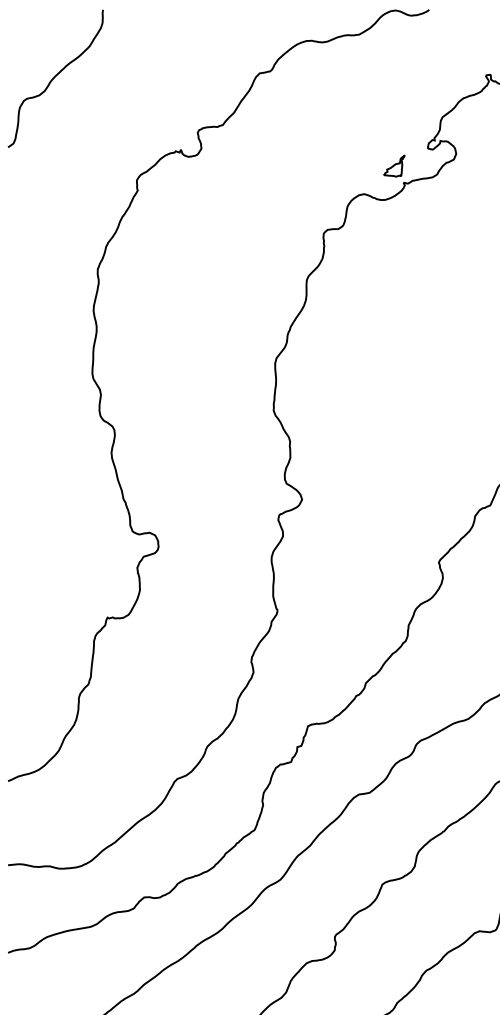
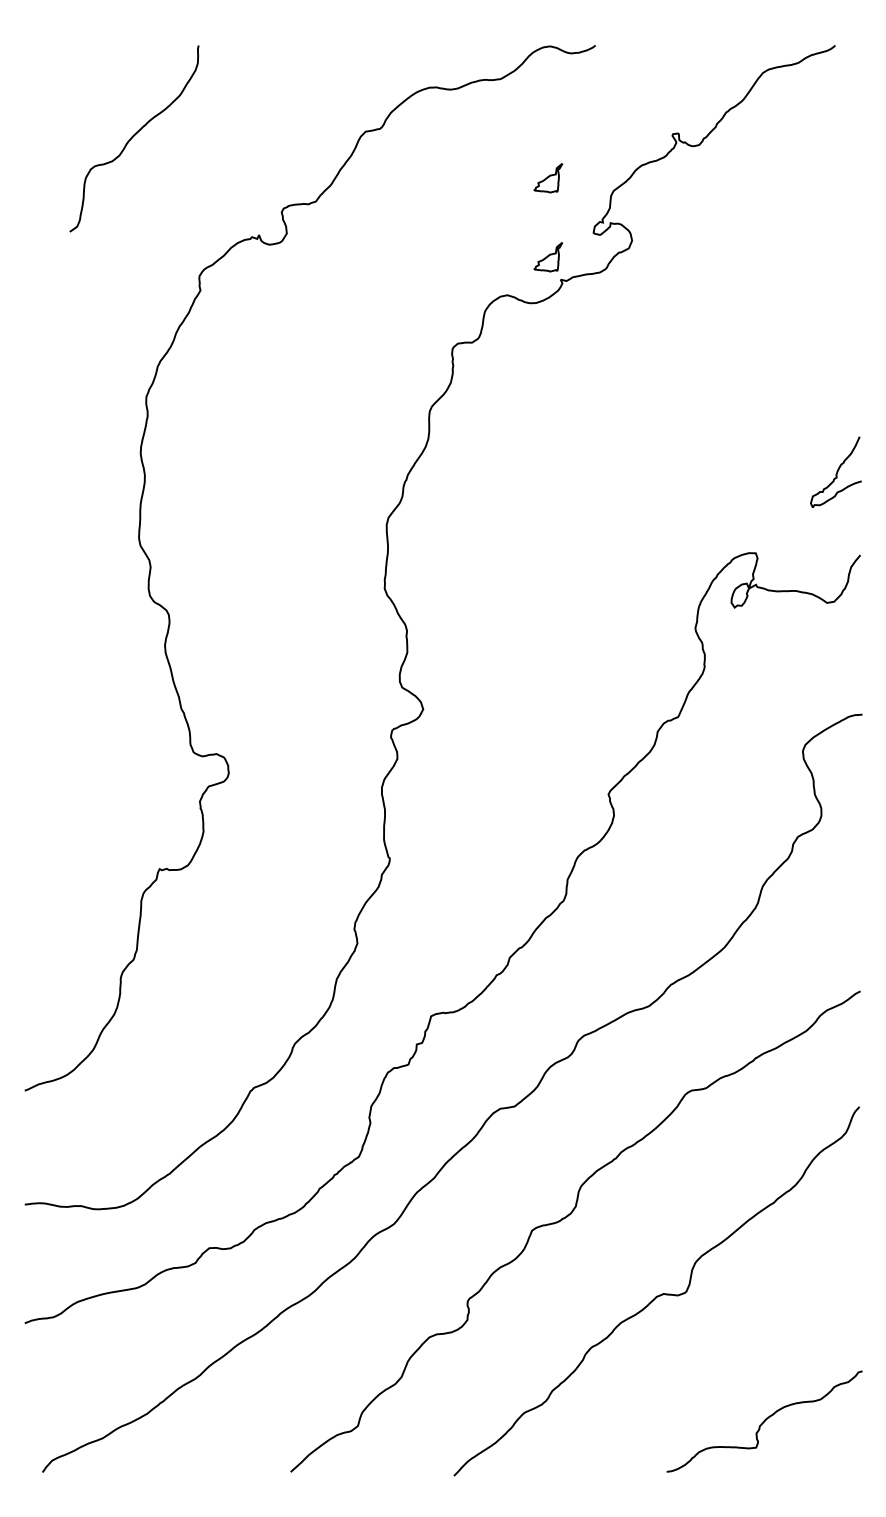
curve: (55, 77) -> (133, 137), moved
part: (394, 107) -> (548, 178), added

